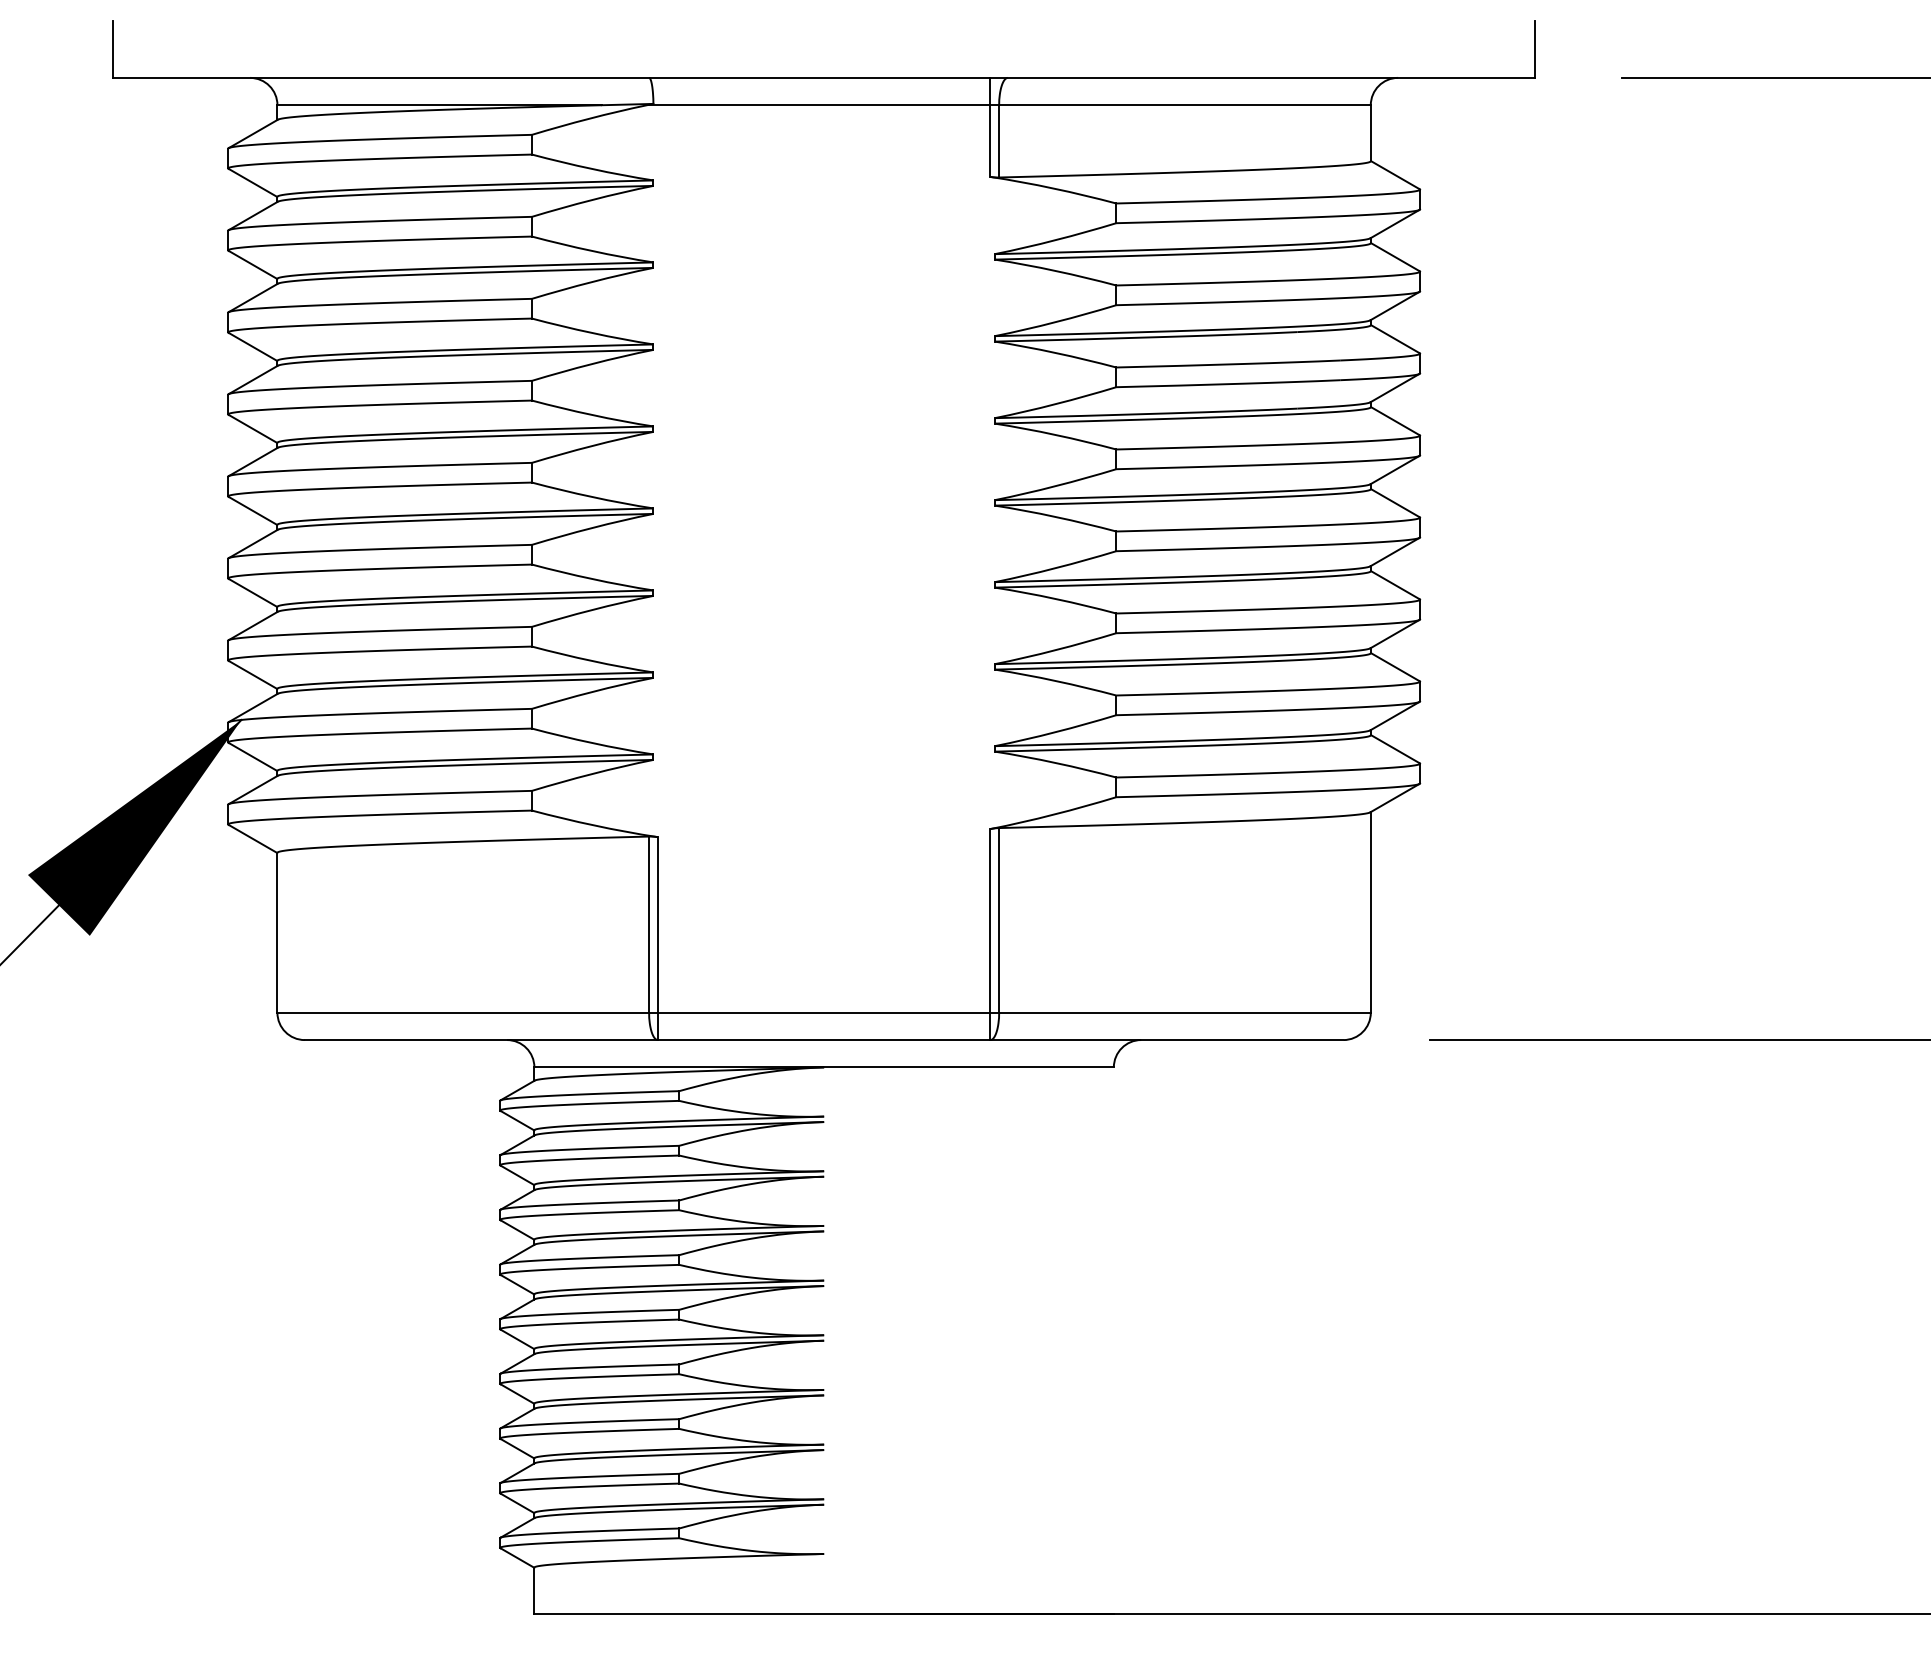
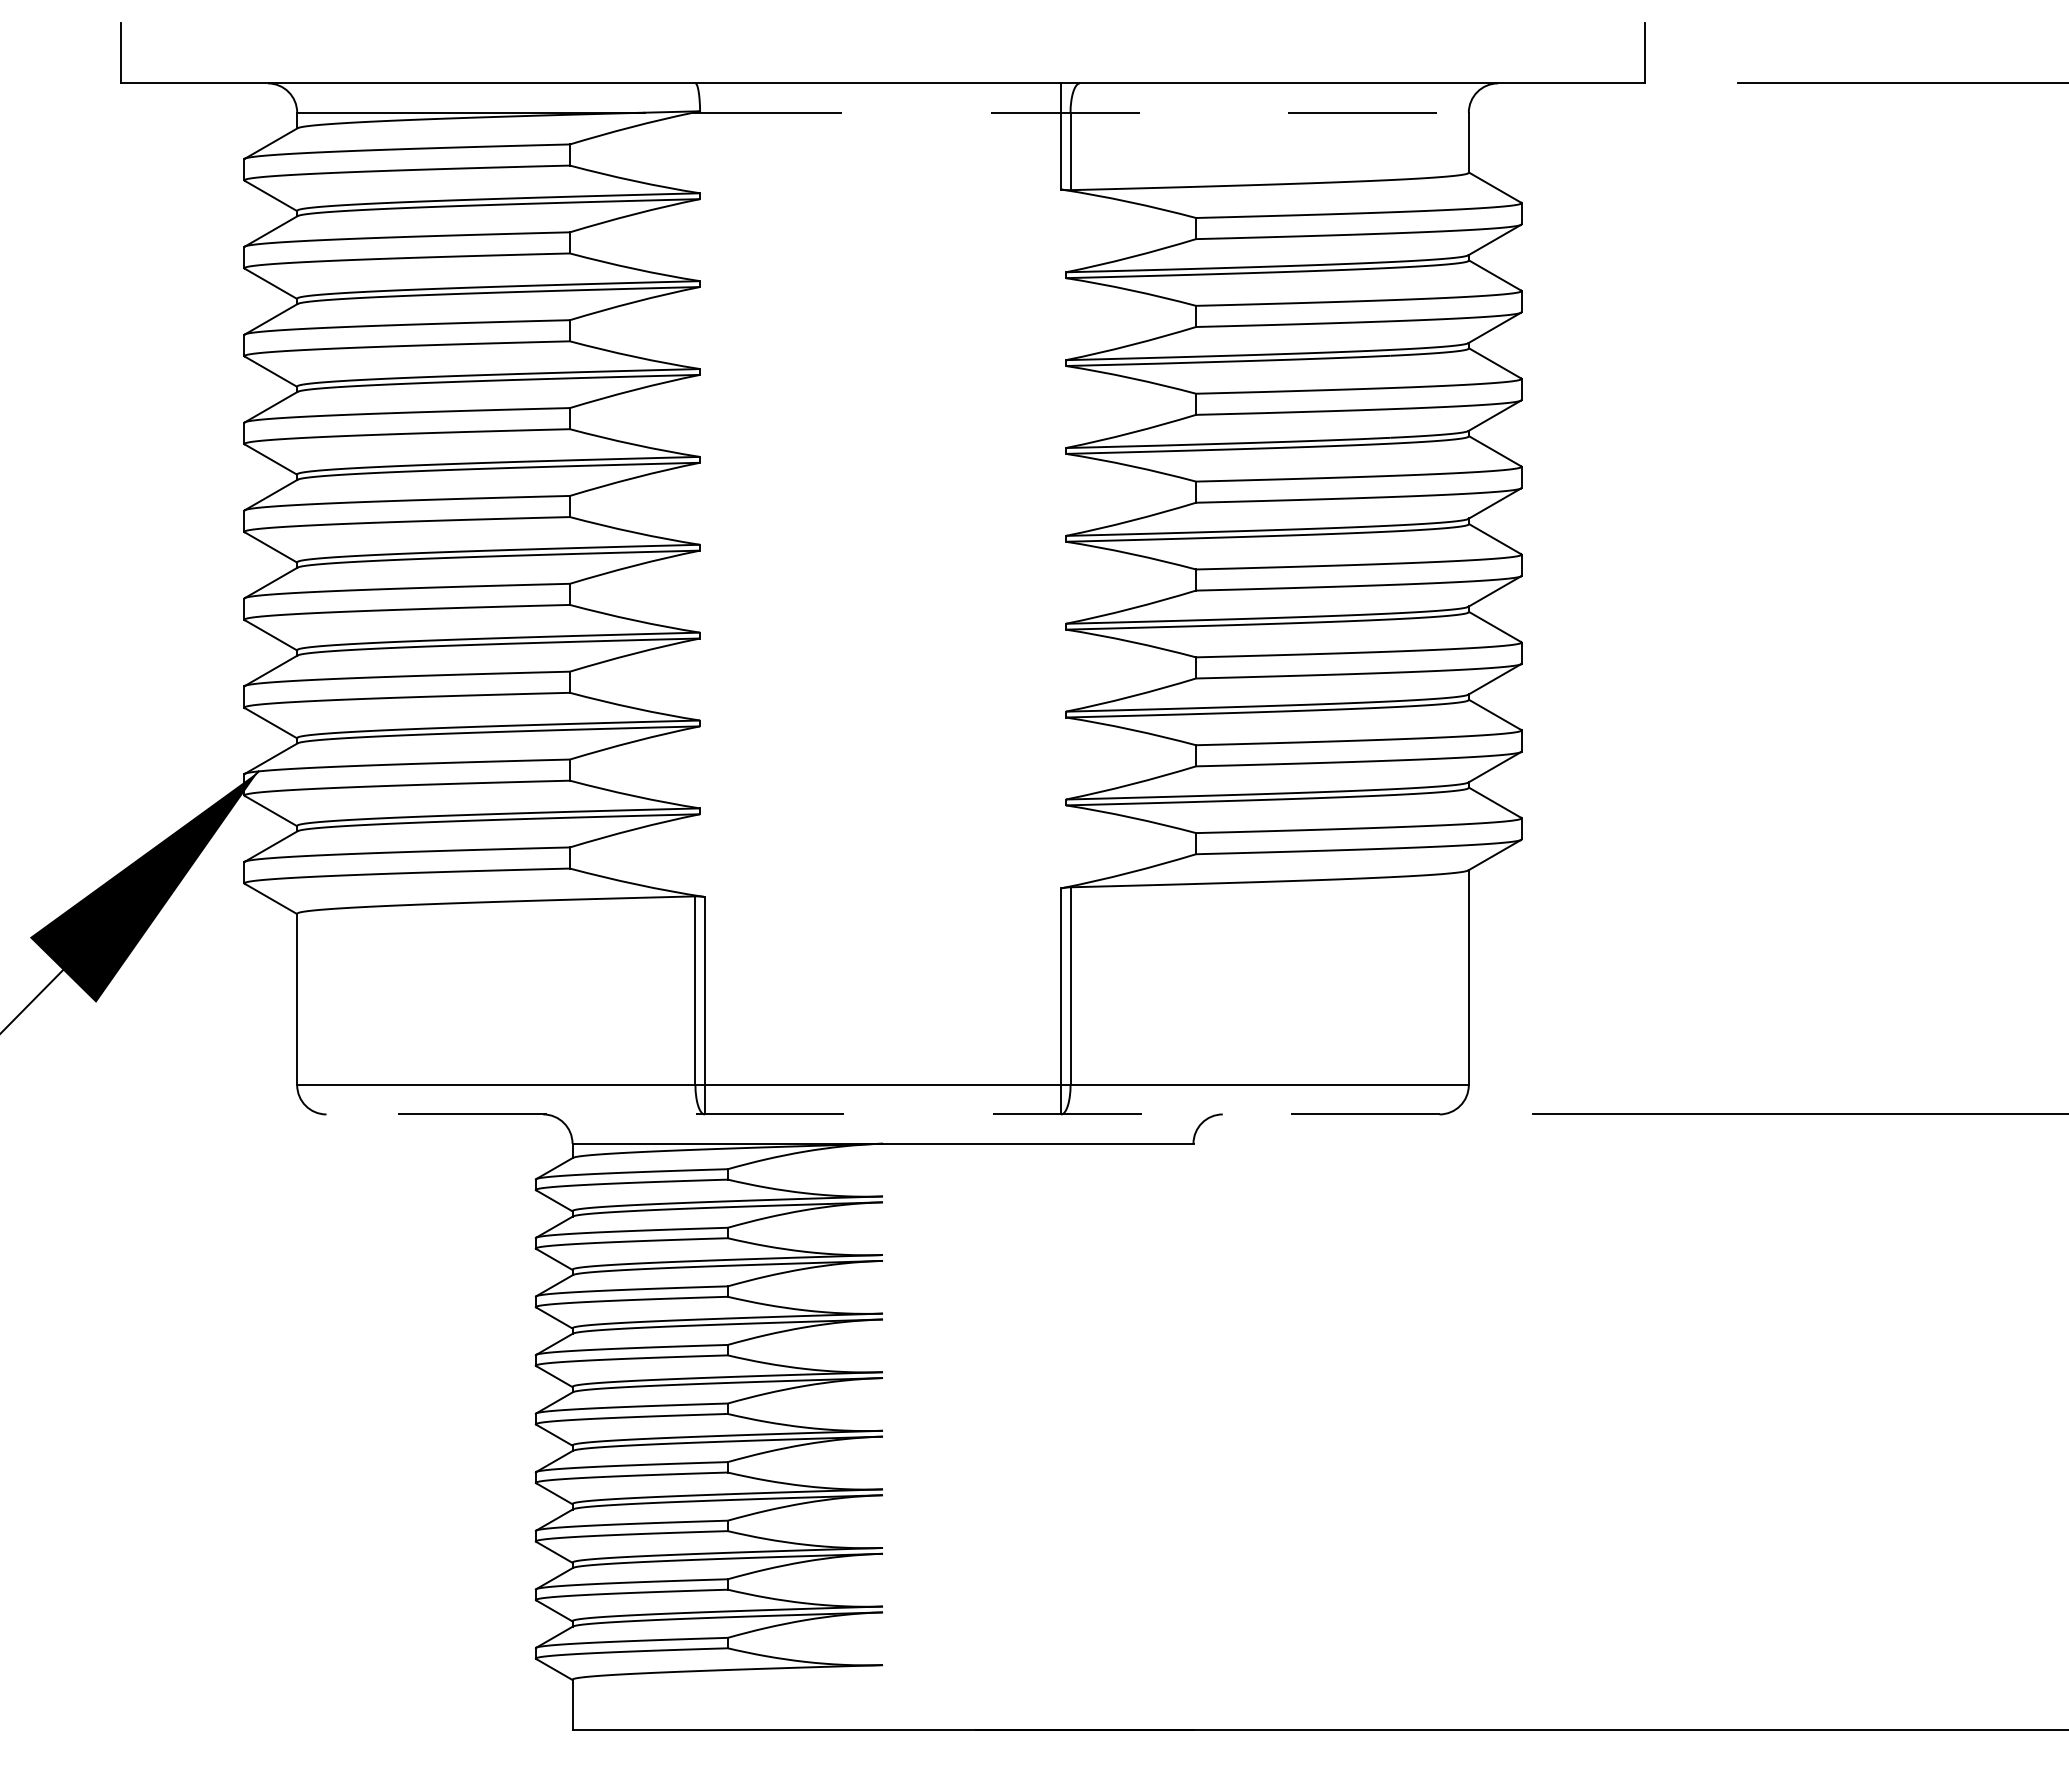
line: (1009, 105) -> (1081, 112), solid -> dashed
line: (824, 1040) -> (883, 1114), solid -> dashed

